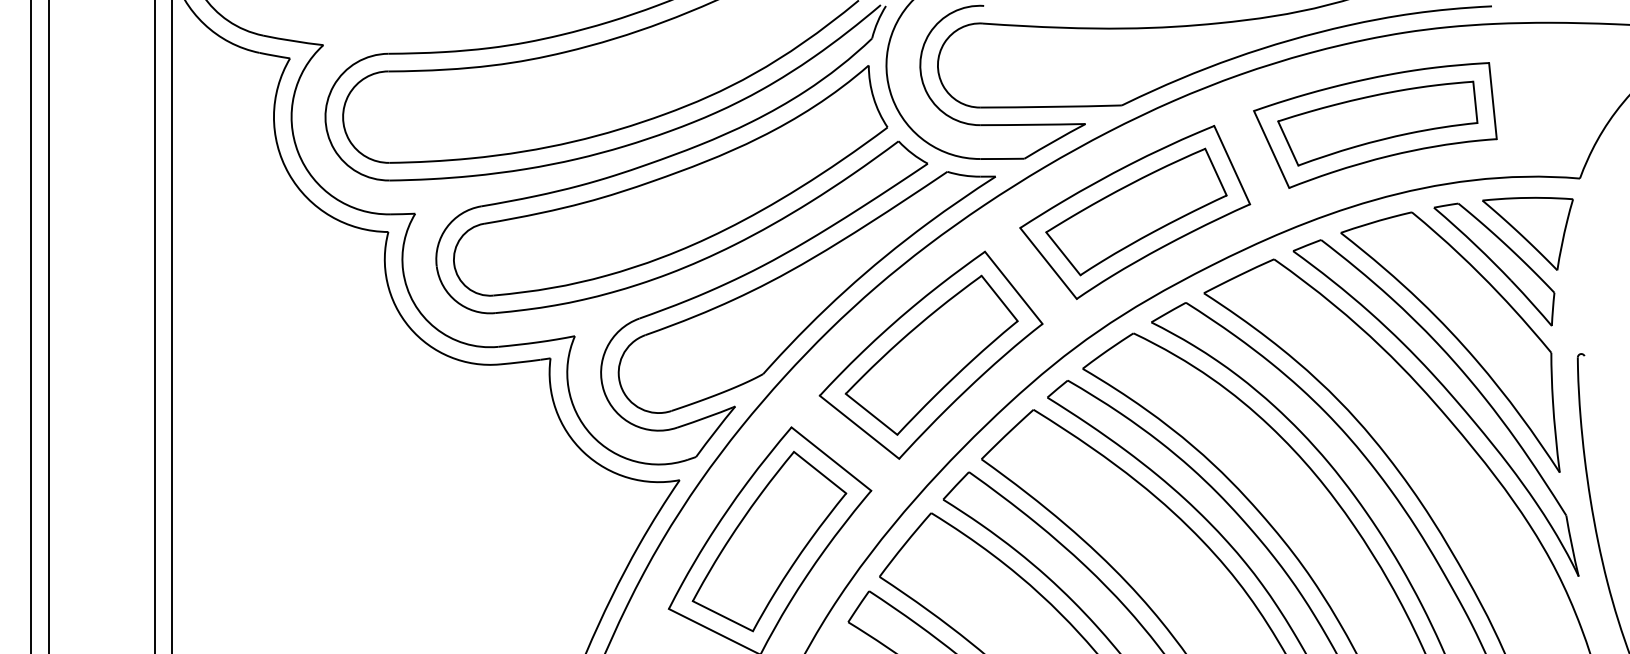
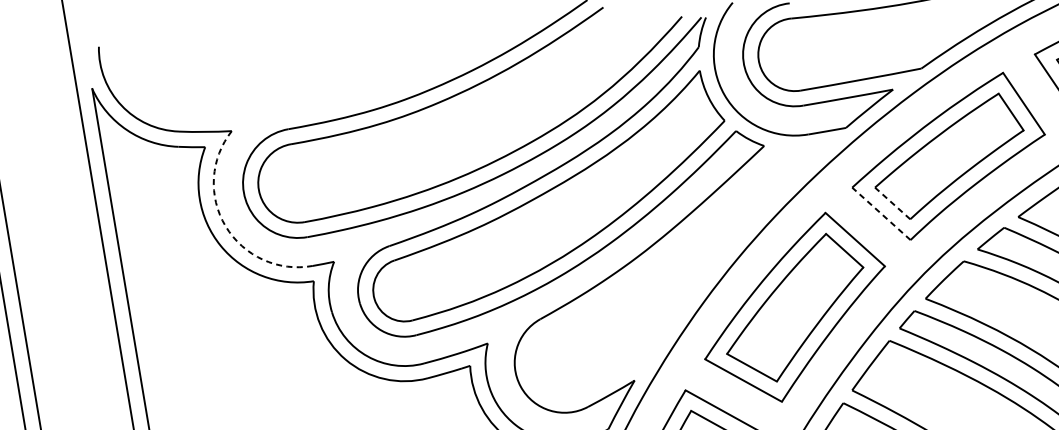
arc: (298, 152) -> (225, 226), solid -> dashed
line: (1063, 253) -> (892, 203), solid -> dashed
line: (1048, 263) -> (881, 213), solid -> dashed
part: (806, 292) -> (679, 273), removed

